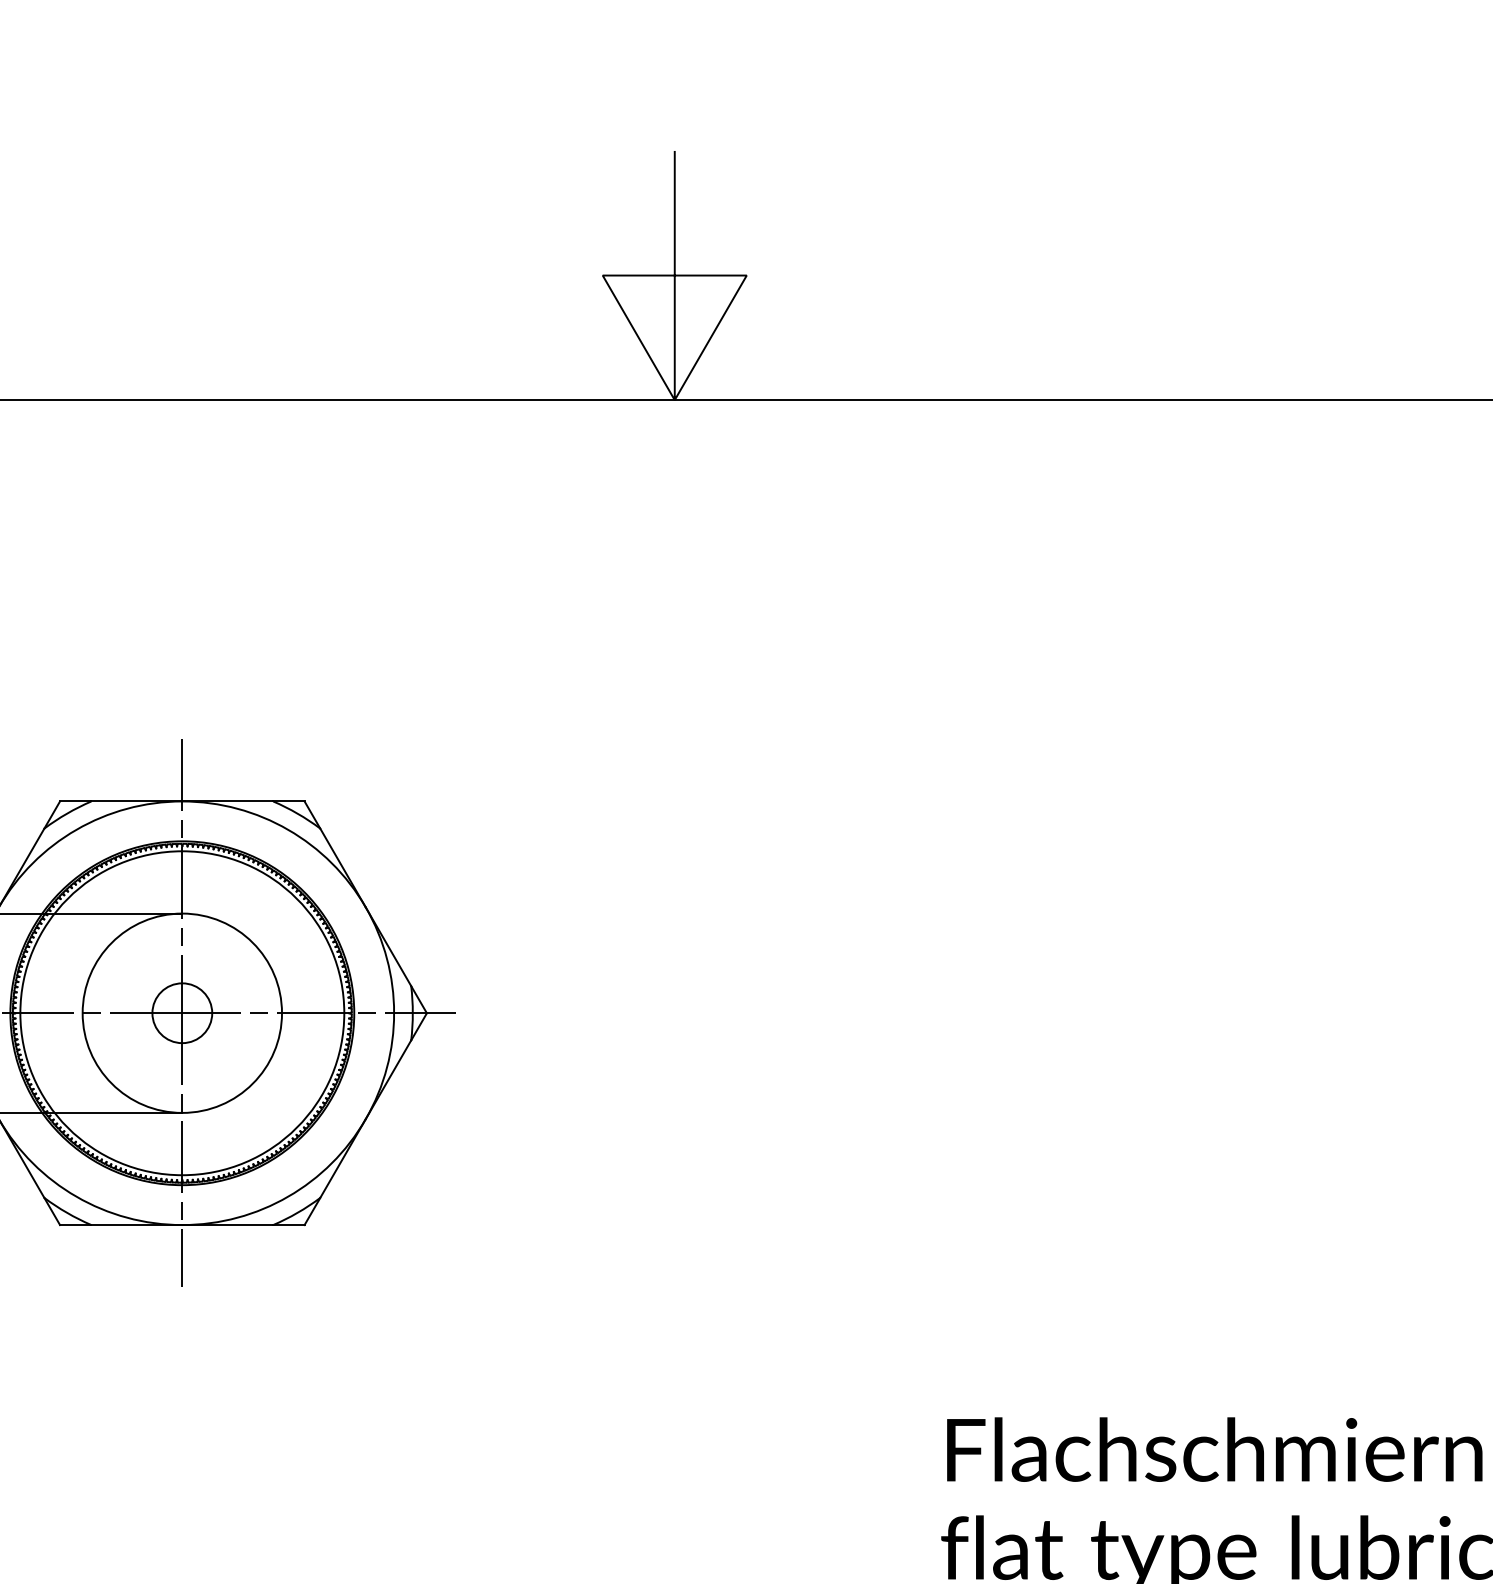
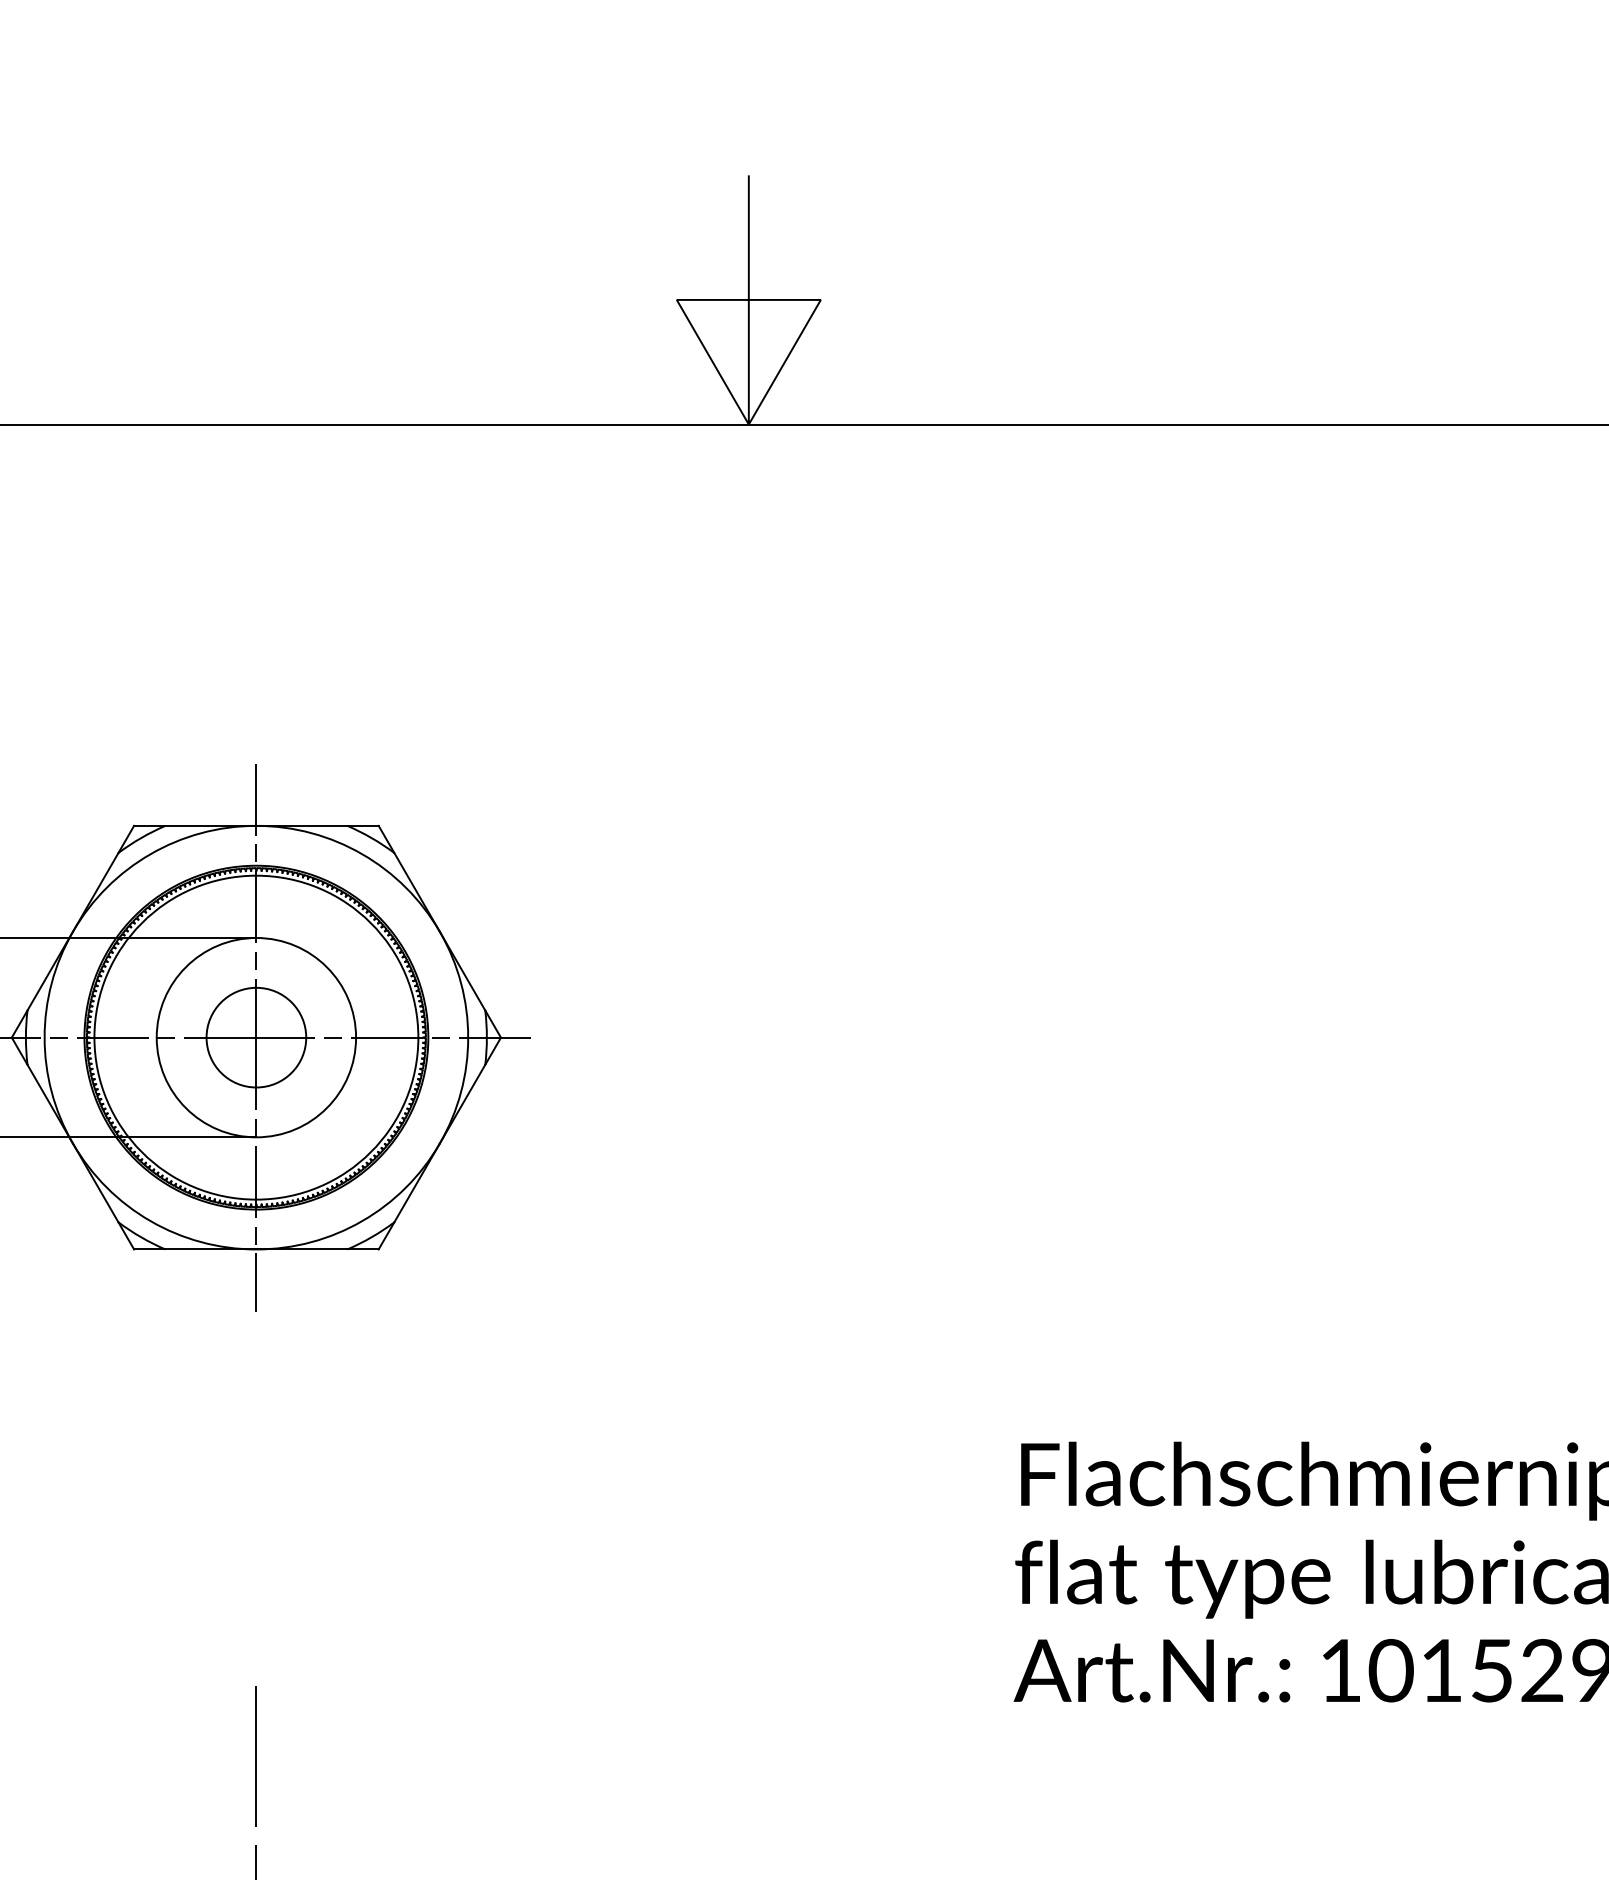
circle: (182, 1013) -> (256, 1037), size x1.67

